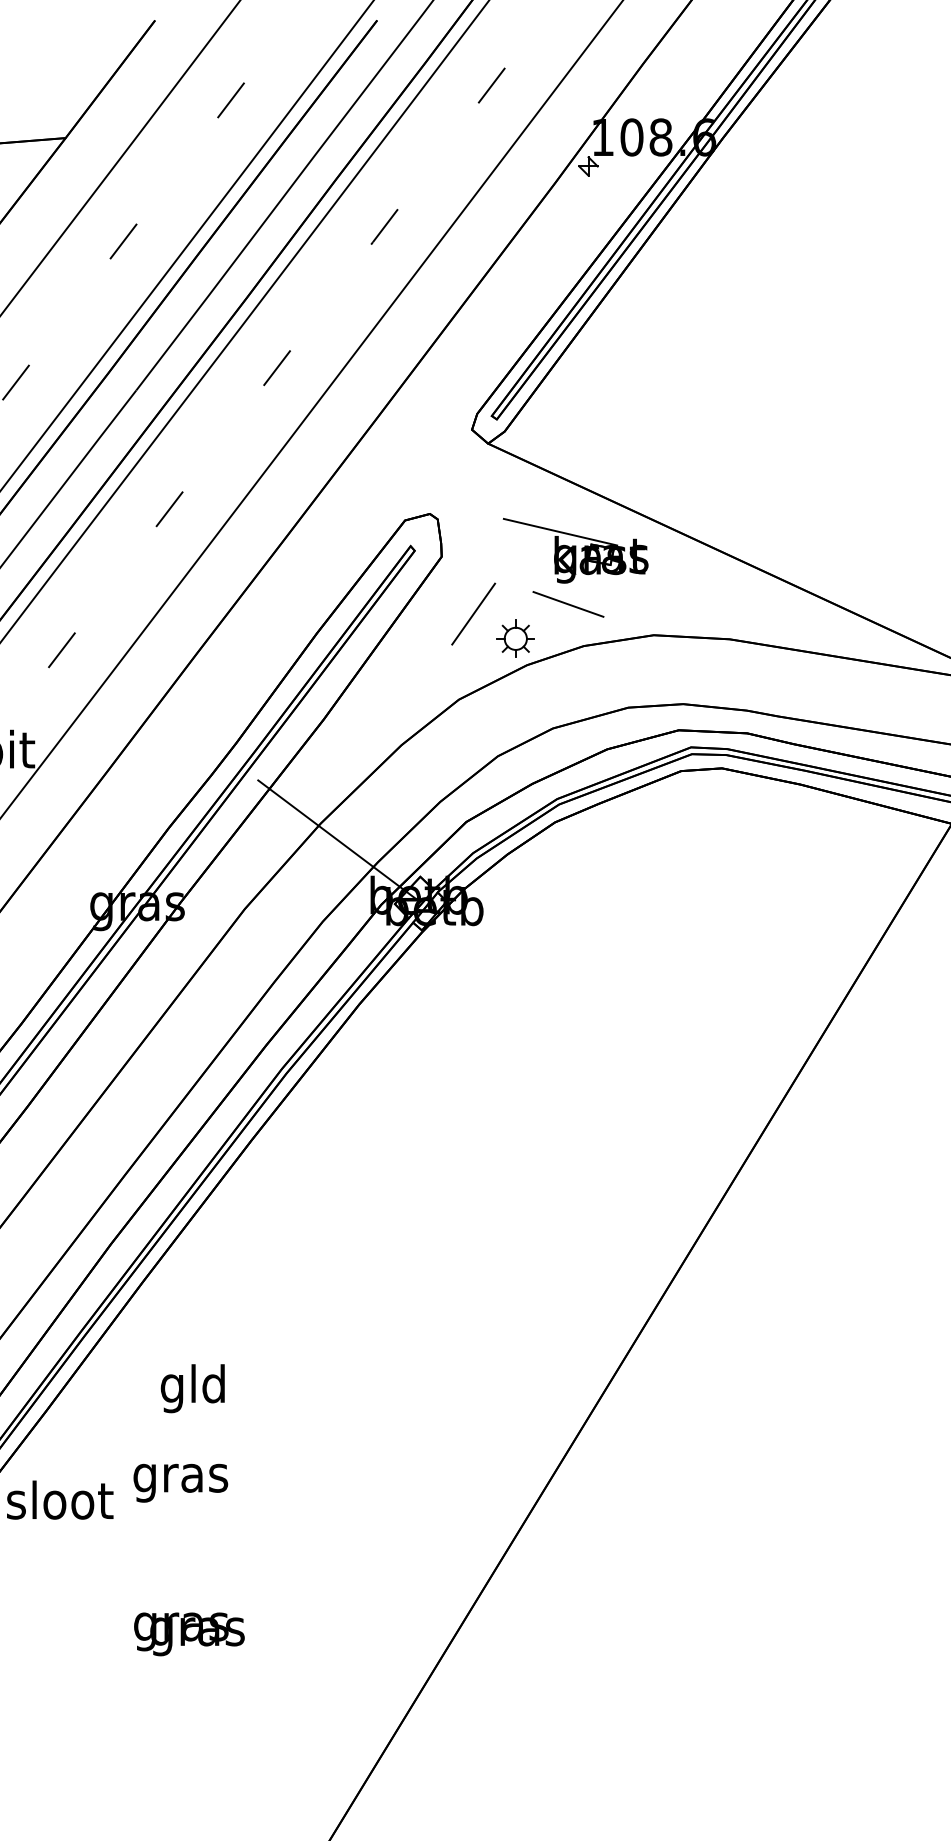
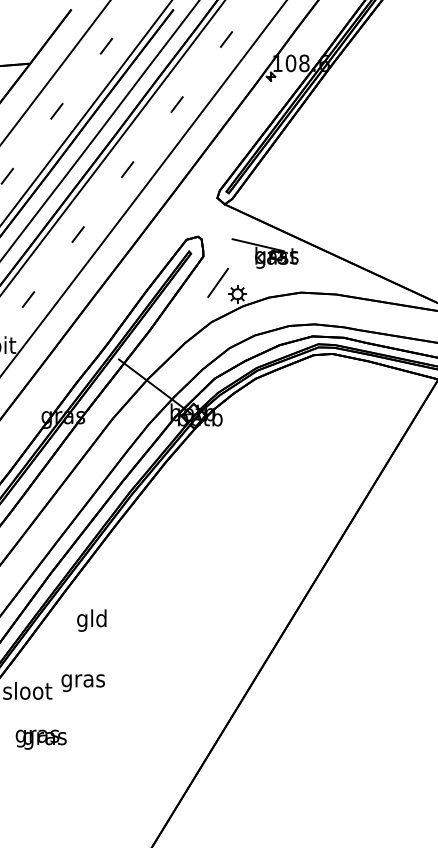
line: (567, 604) -> (261, 278), removed
text: (192, 1388) -> (91, 620), moved
text: (187, 1633) -> (40, 739), moved

